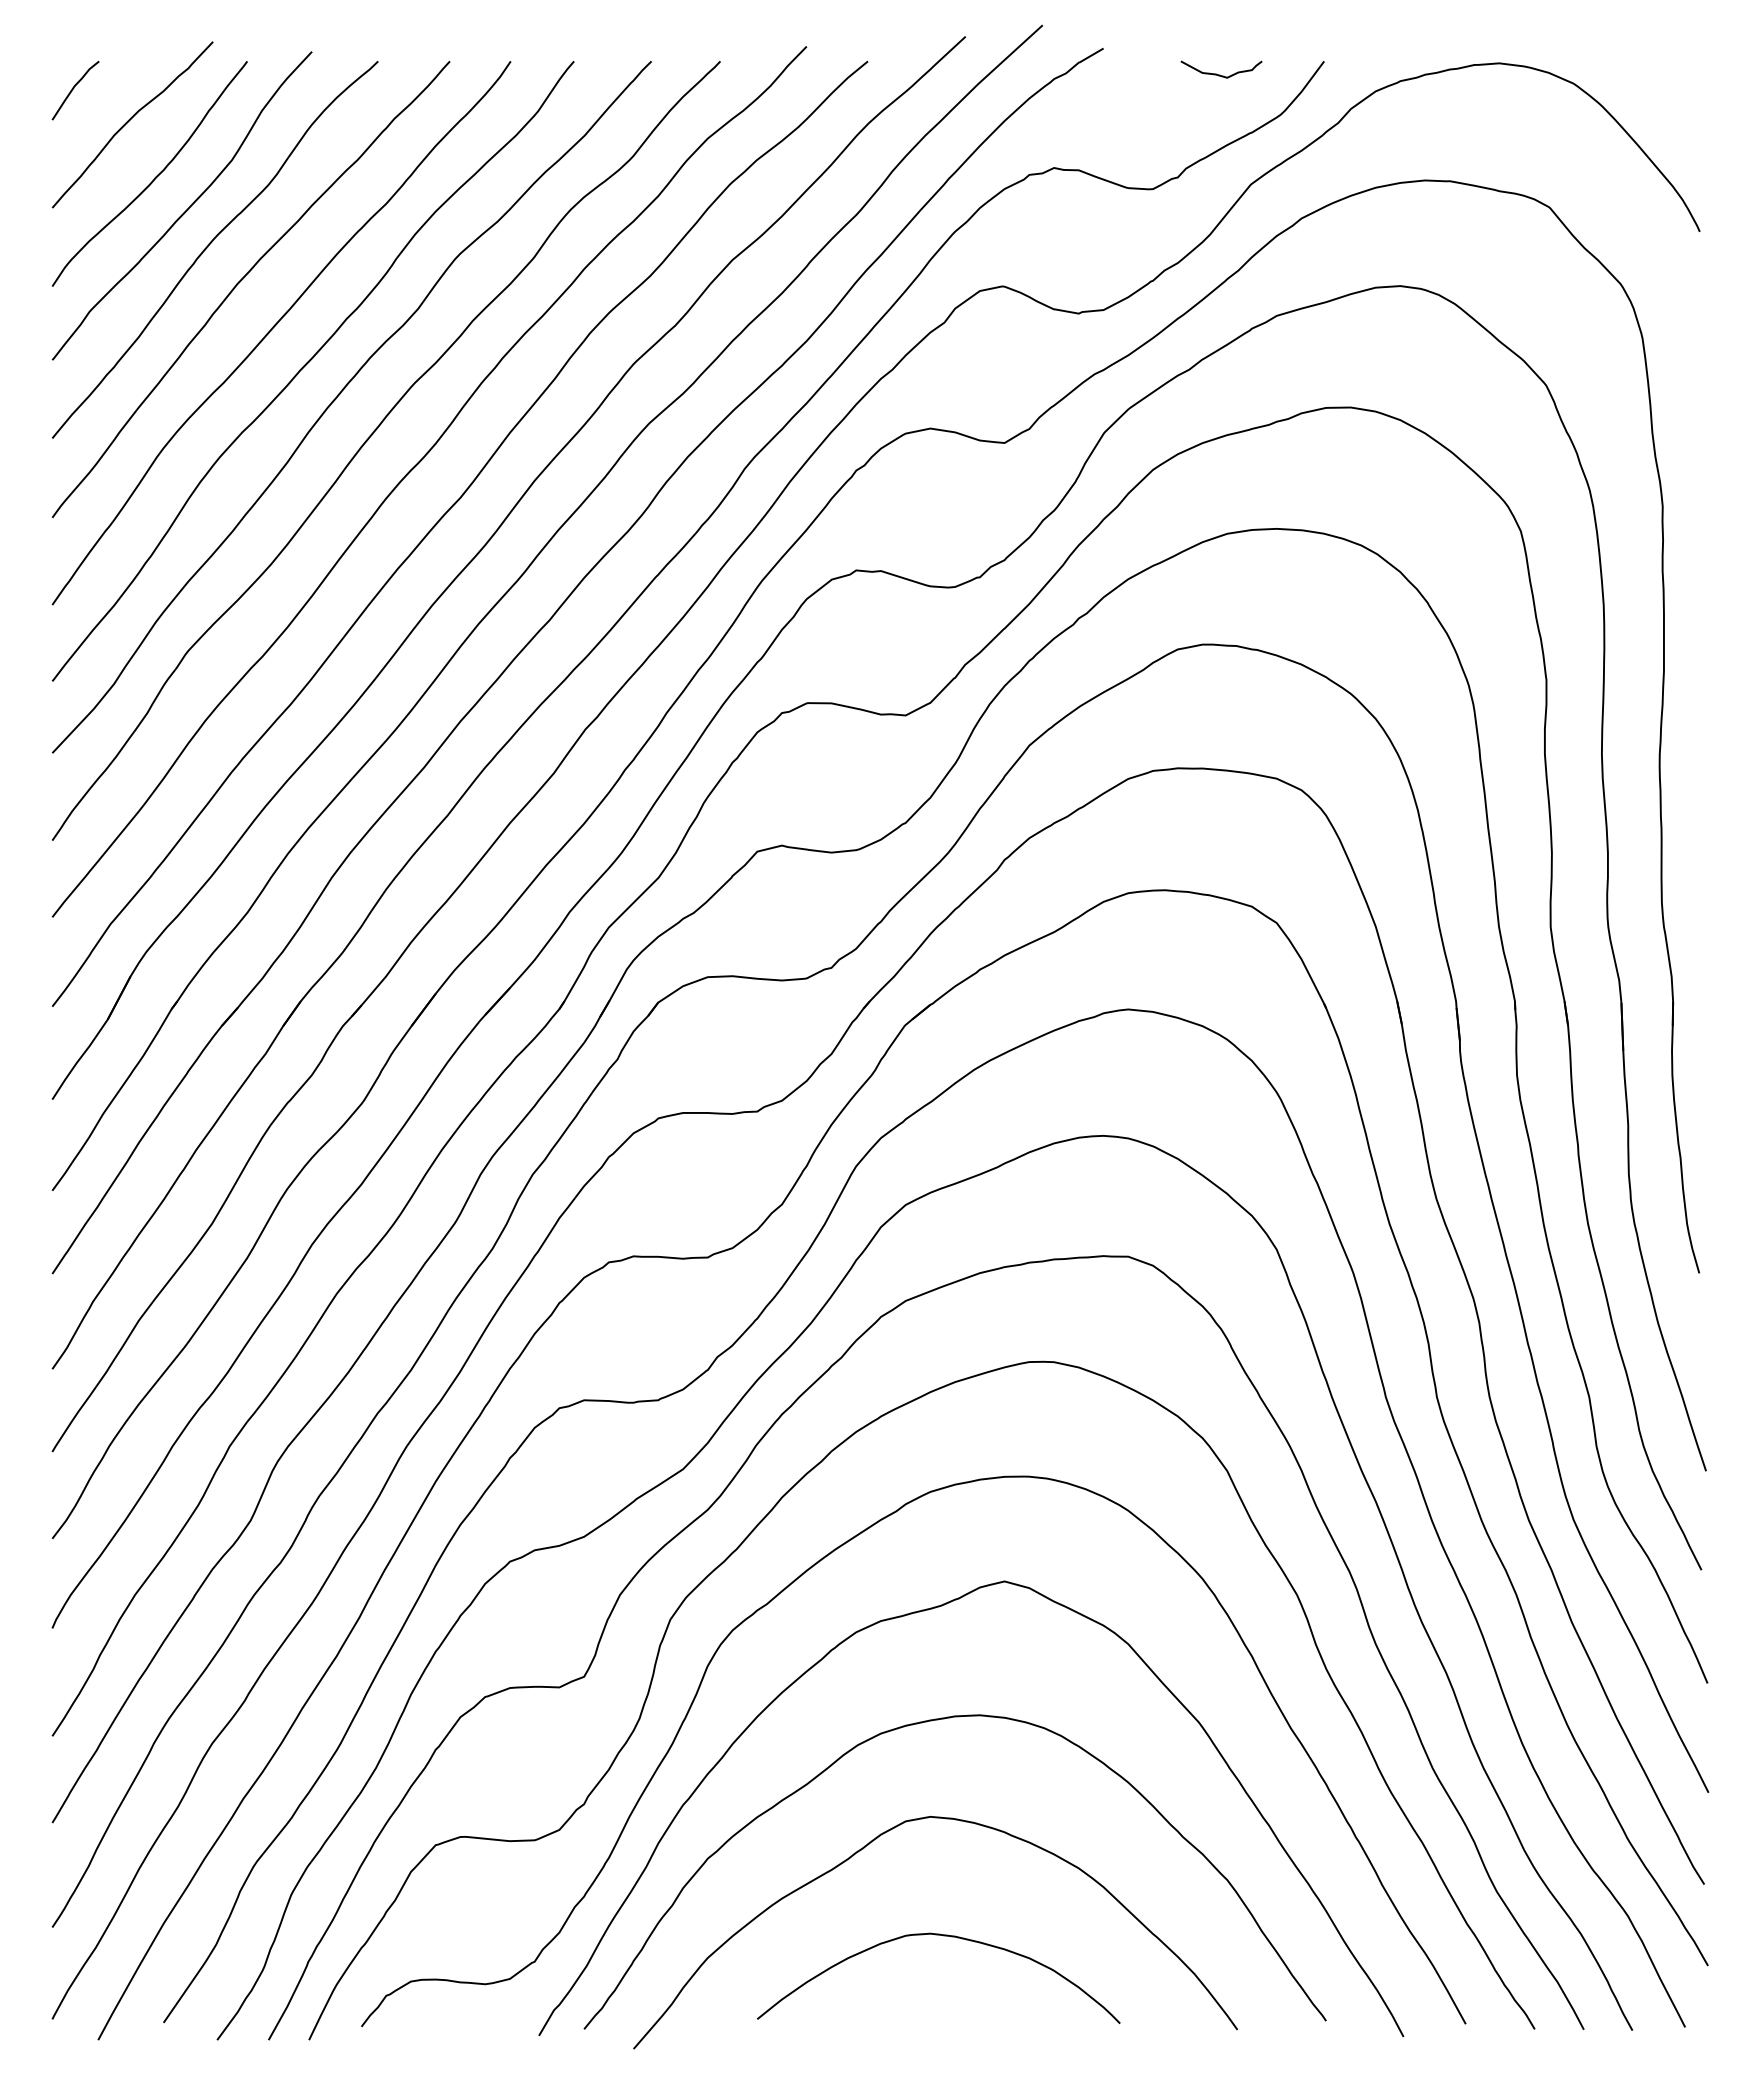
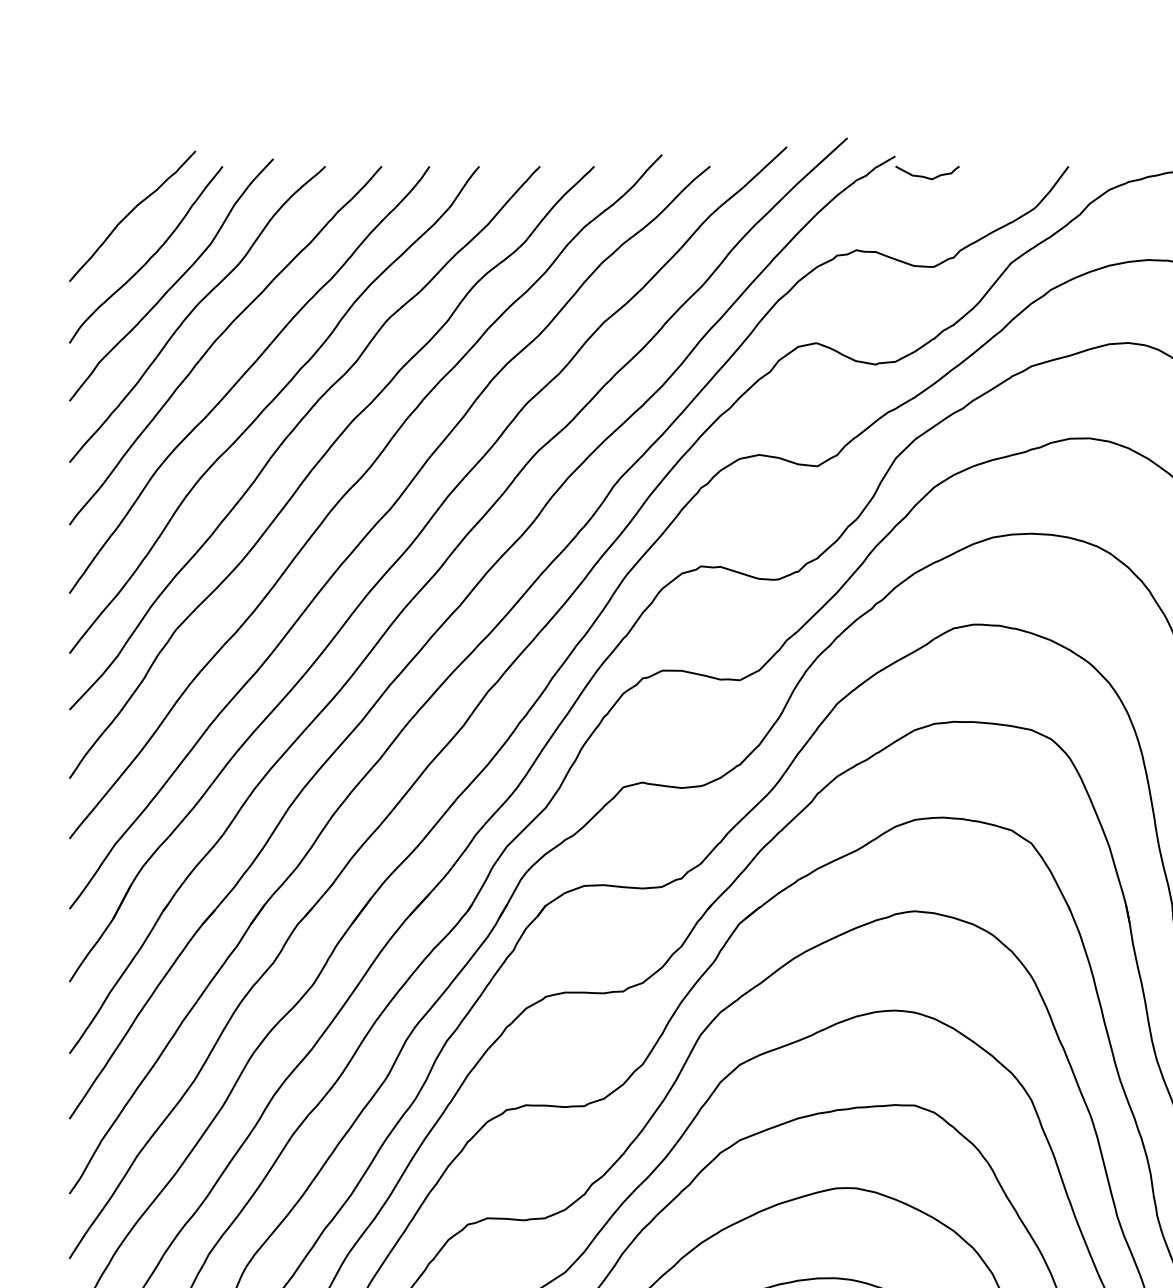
curve: (1220, 74) -> (926, 176), moved
curve: (74, 88) -> (86, 187), removed

